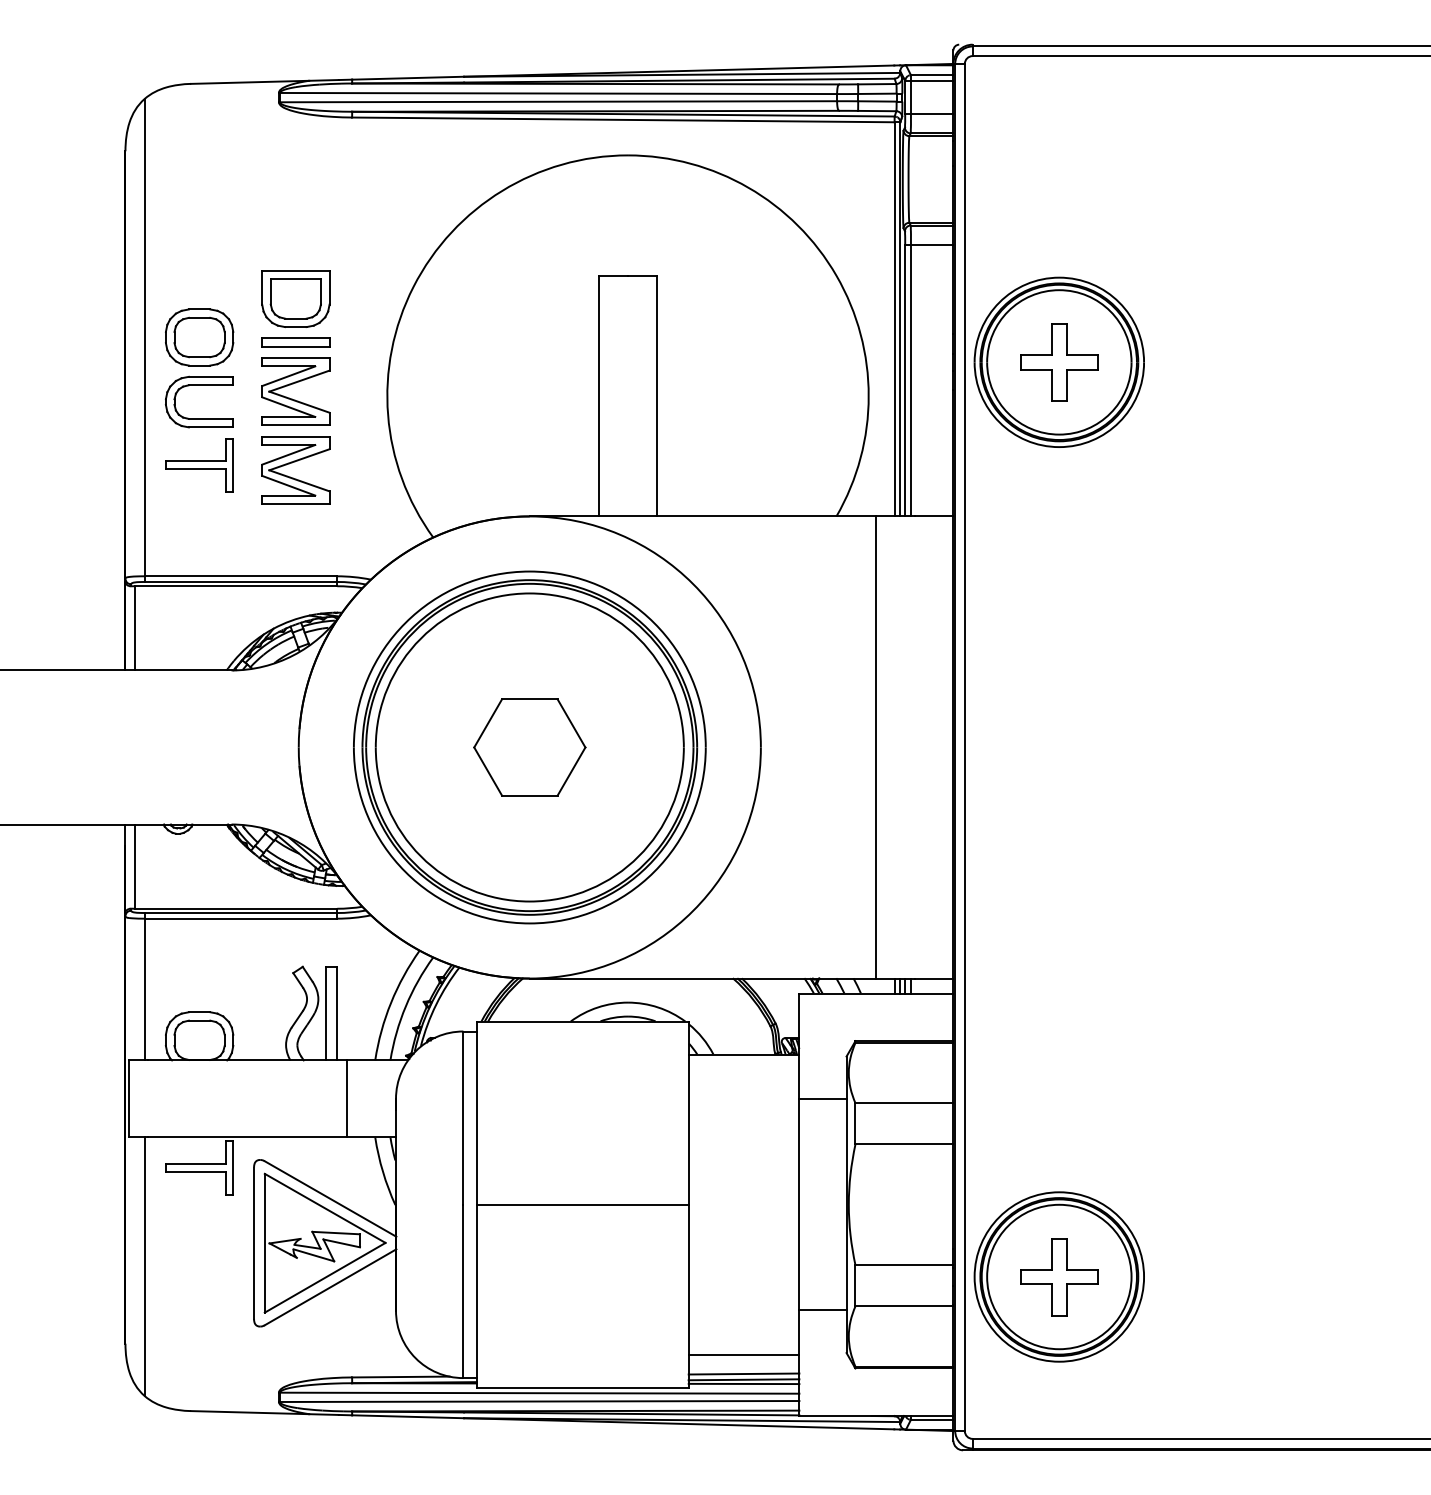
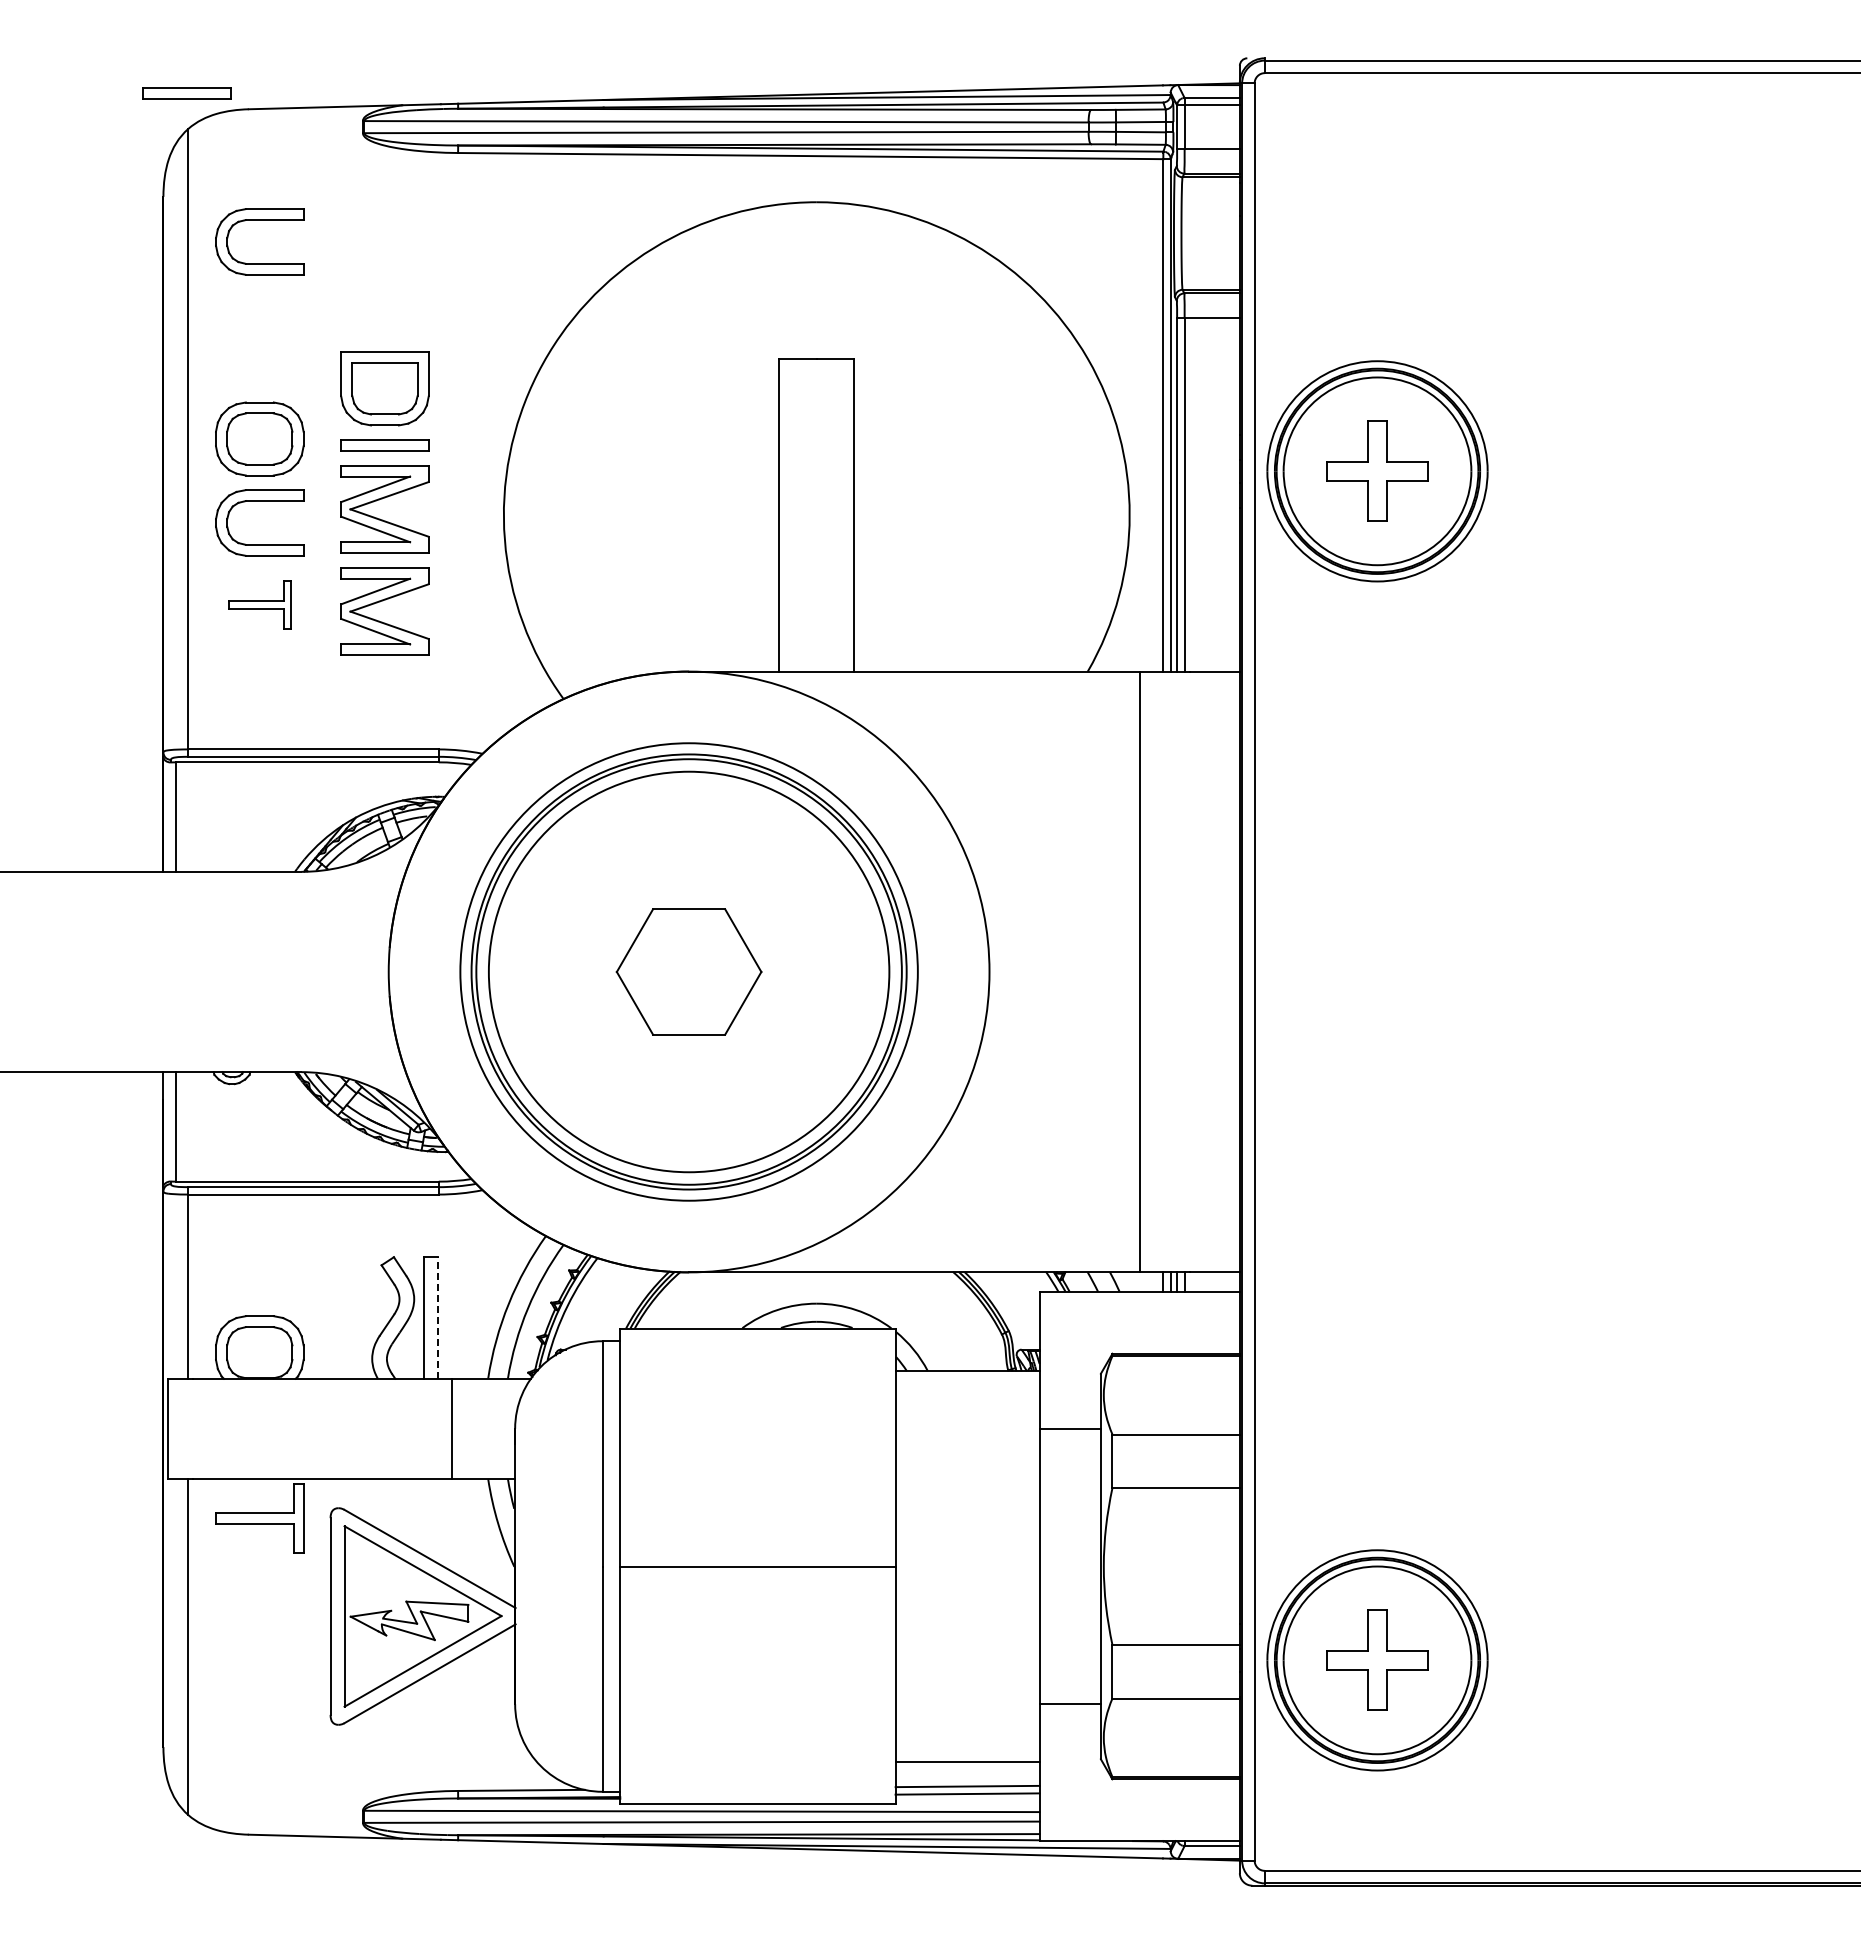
part: (143, 71) -> (186, 93), added
part: (199, 169) -> (259, 220), added
part: (199, 464) -> (259, 604), size x0.7
line: (337, 1013) -> (438, 1317), solid -> dashed
line: (743, 1384) -> (967, 1799), removed

